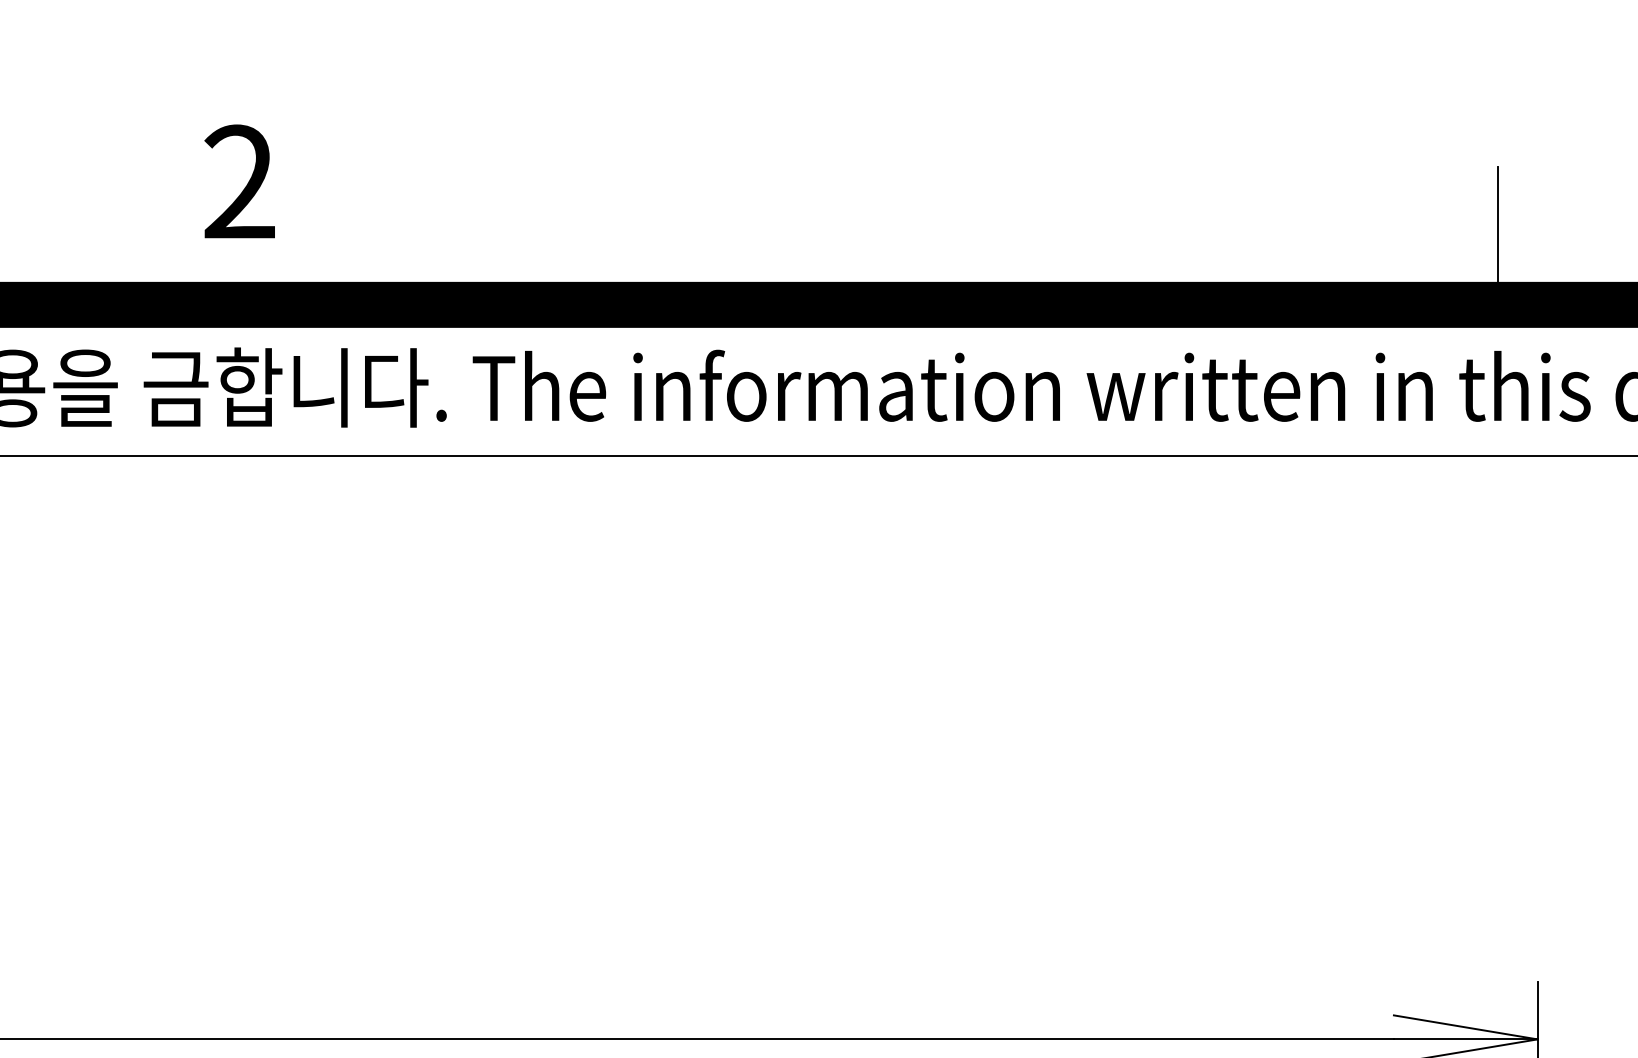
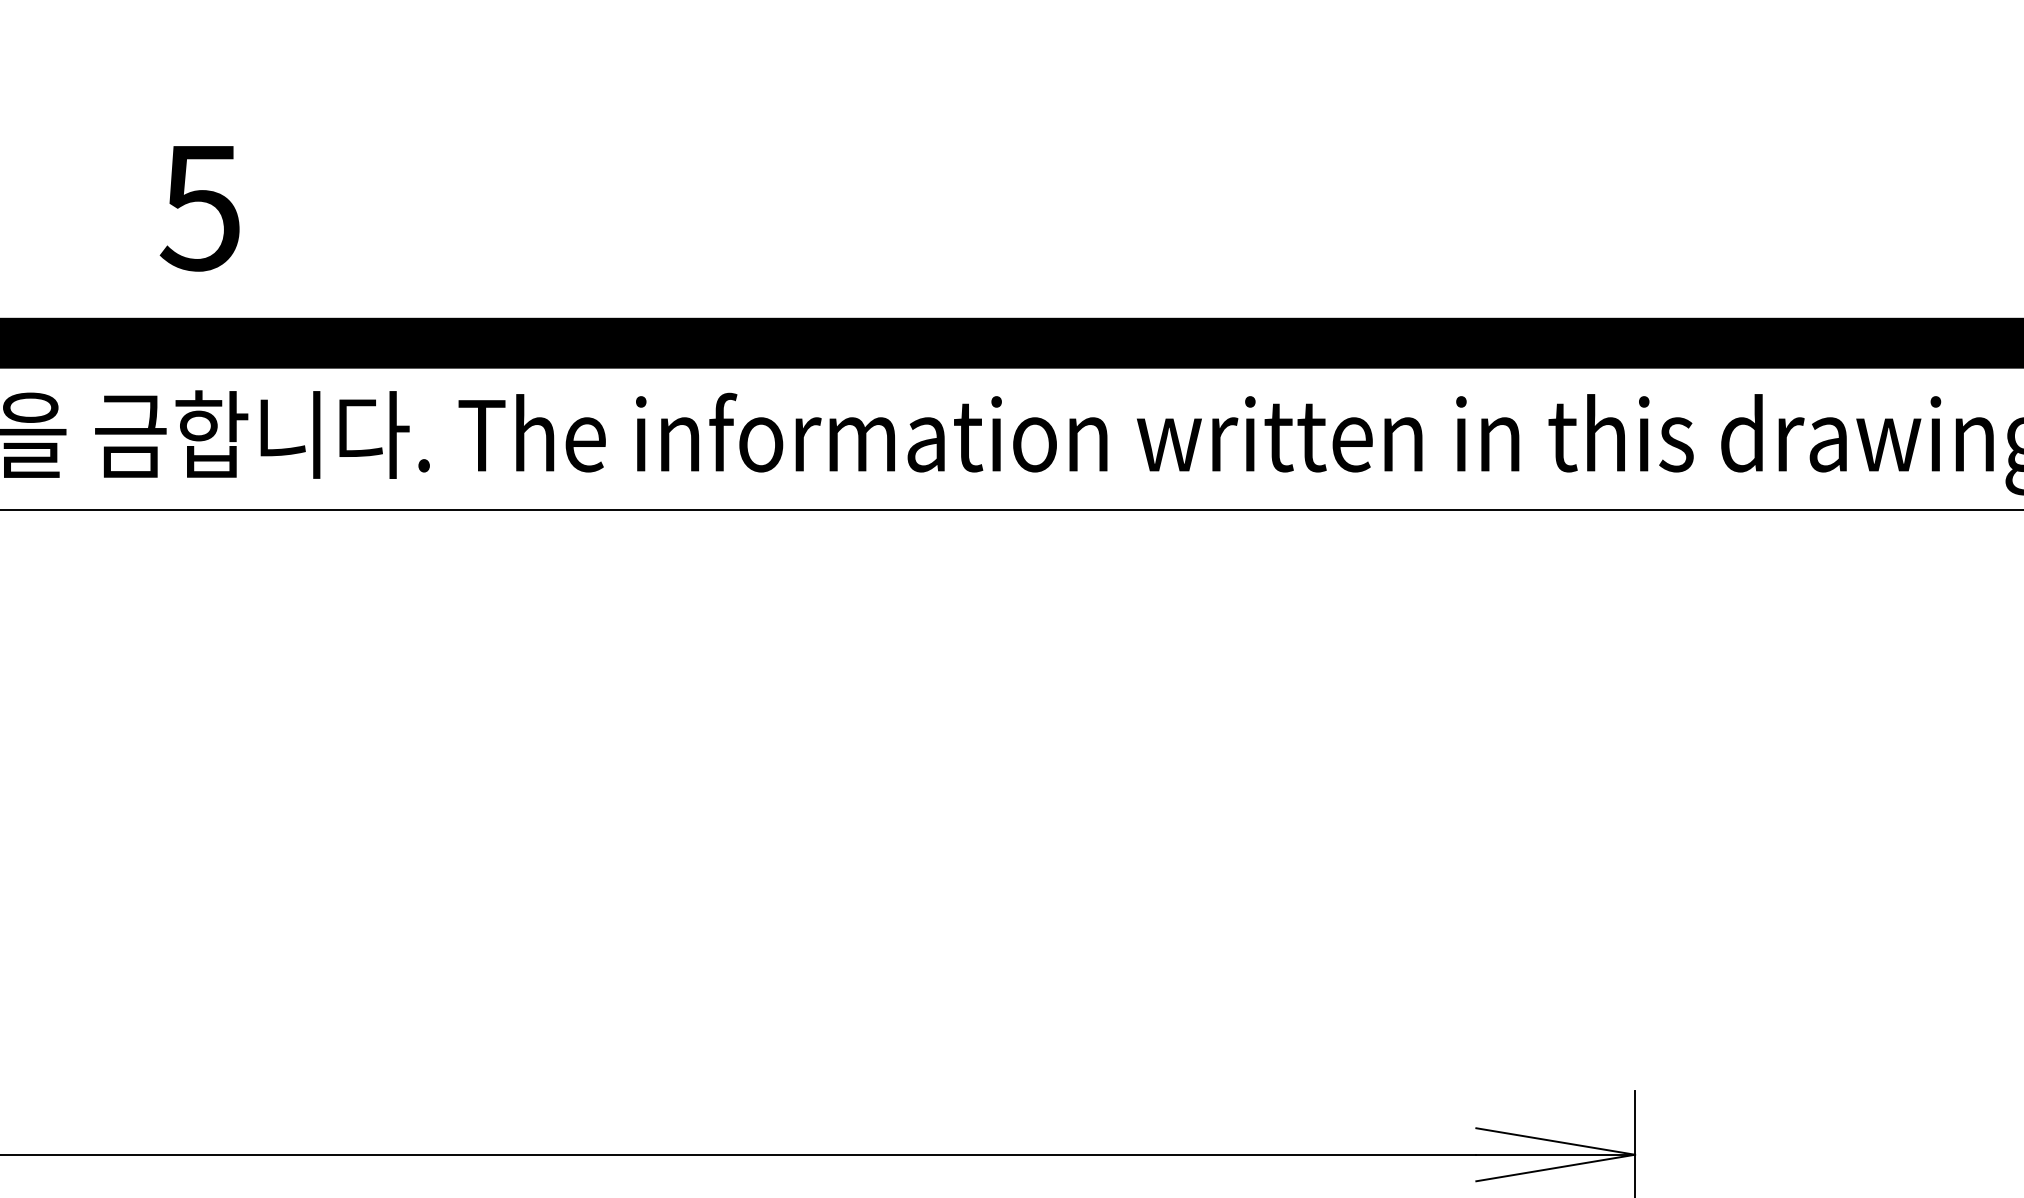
text: (238, 182) -> (199, 207), 2 -> 5
line: (1498, 235) -> (1591, 266), removed

